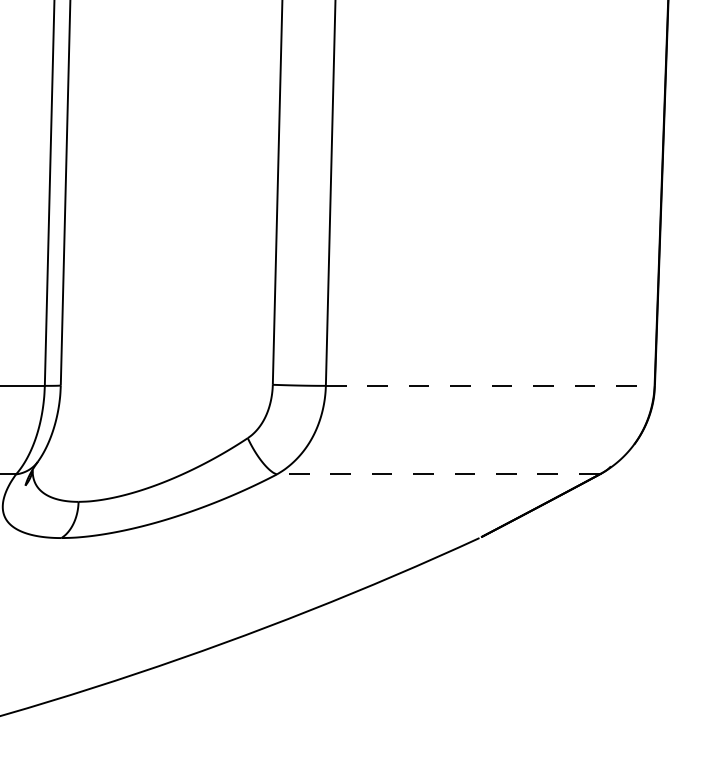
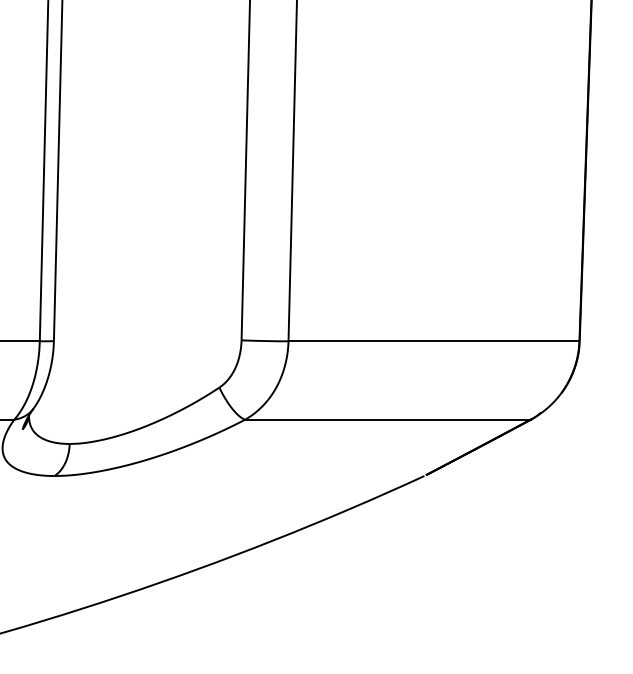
line: (490, 386) -> (434, 341), dashed -> solid
line: (437, 474) -> (387, 419), dashed -> solid

